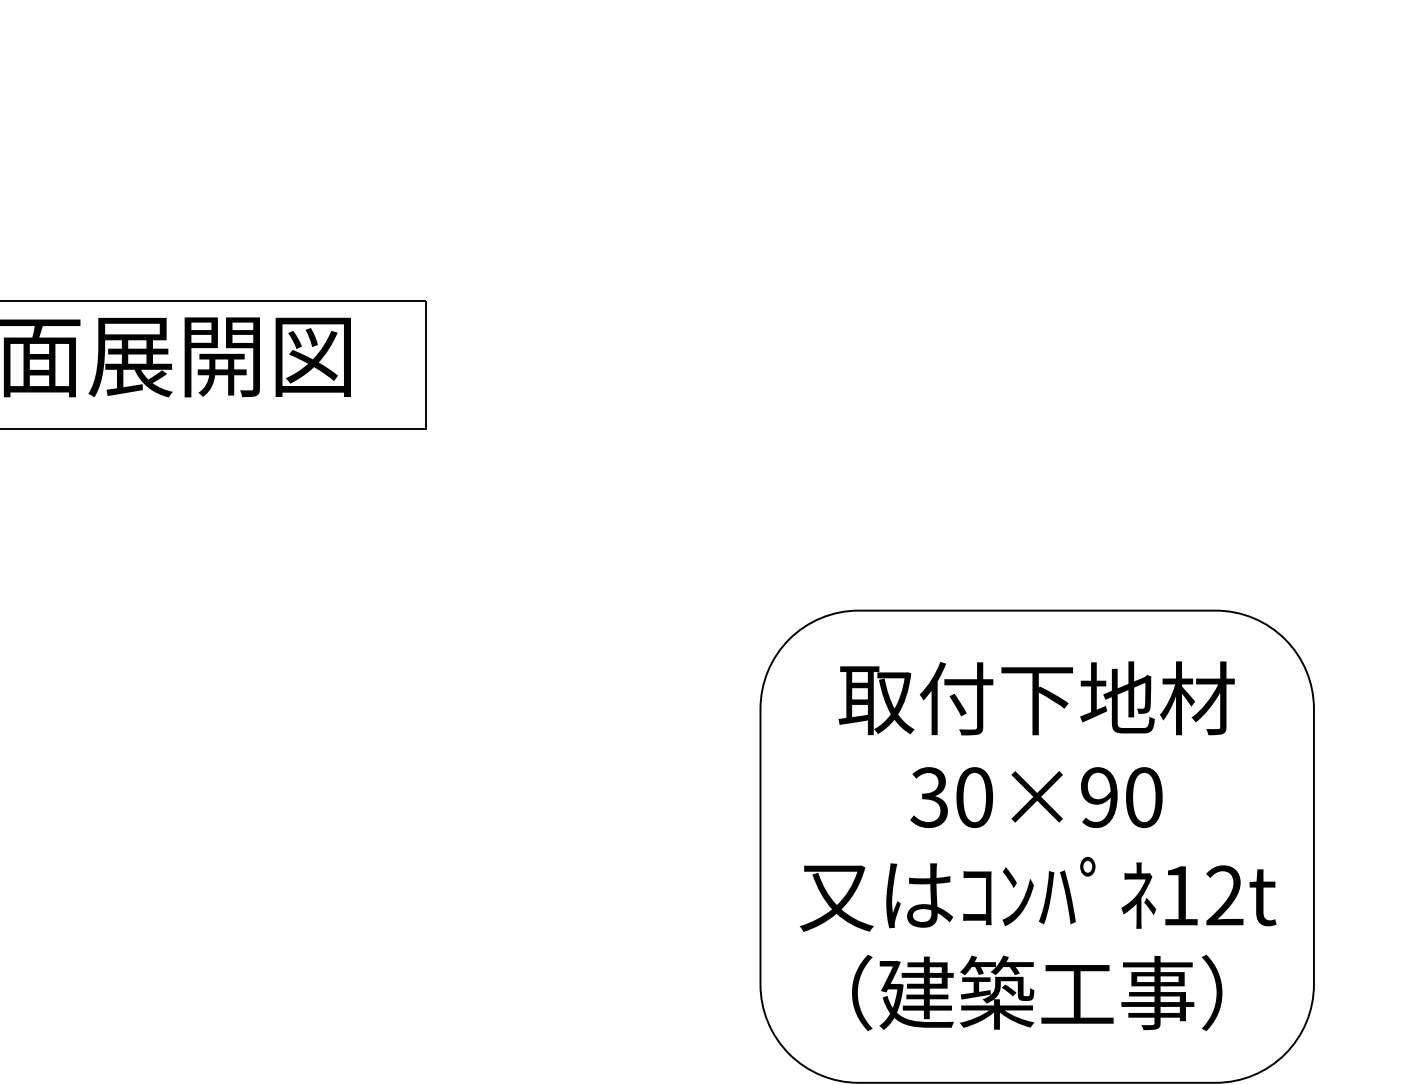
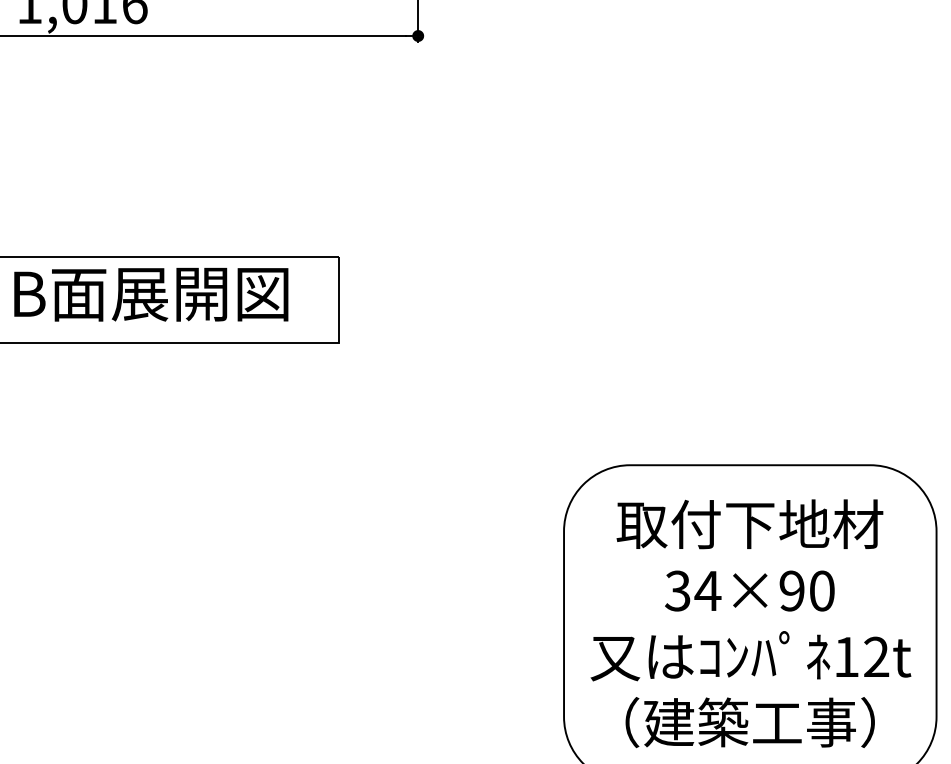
text: (973, 796) -> (707, 590), 30×90 -> 34×90

